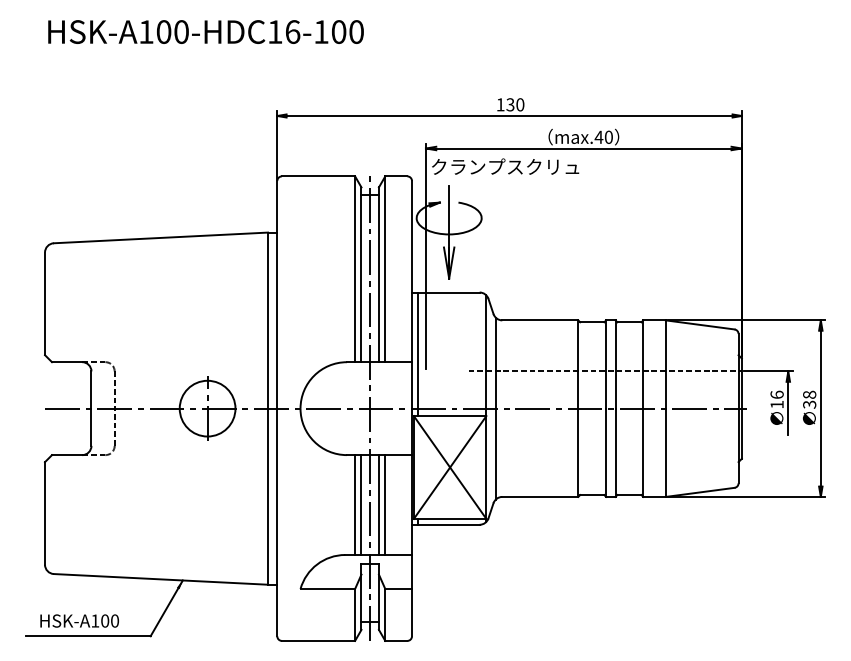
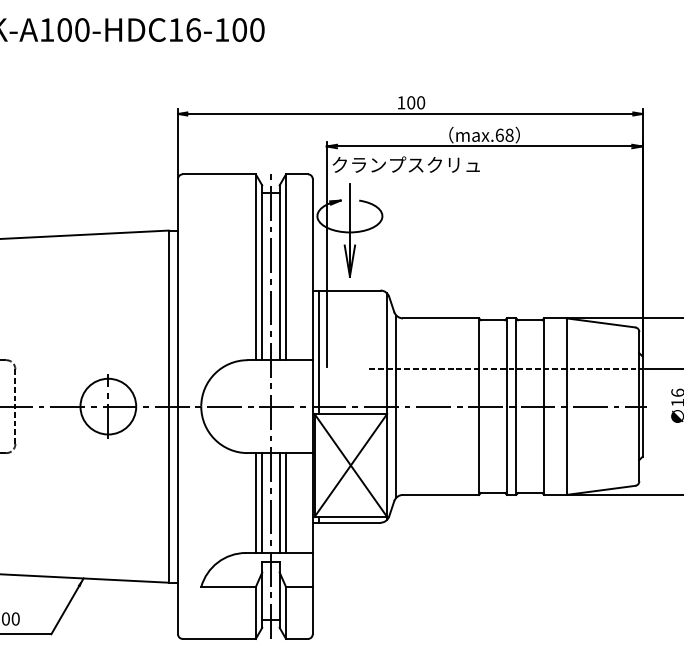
text: (510, 104) -> (411, 102), 130 -> 100
text: (603, 136) -> (504, 134), max.40 -> max.68

